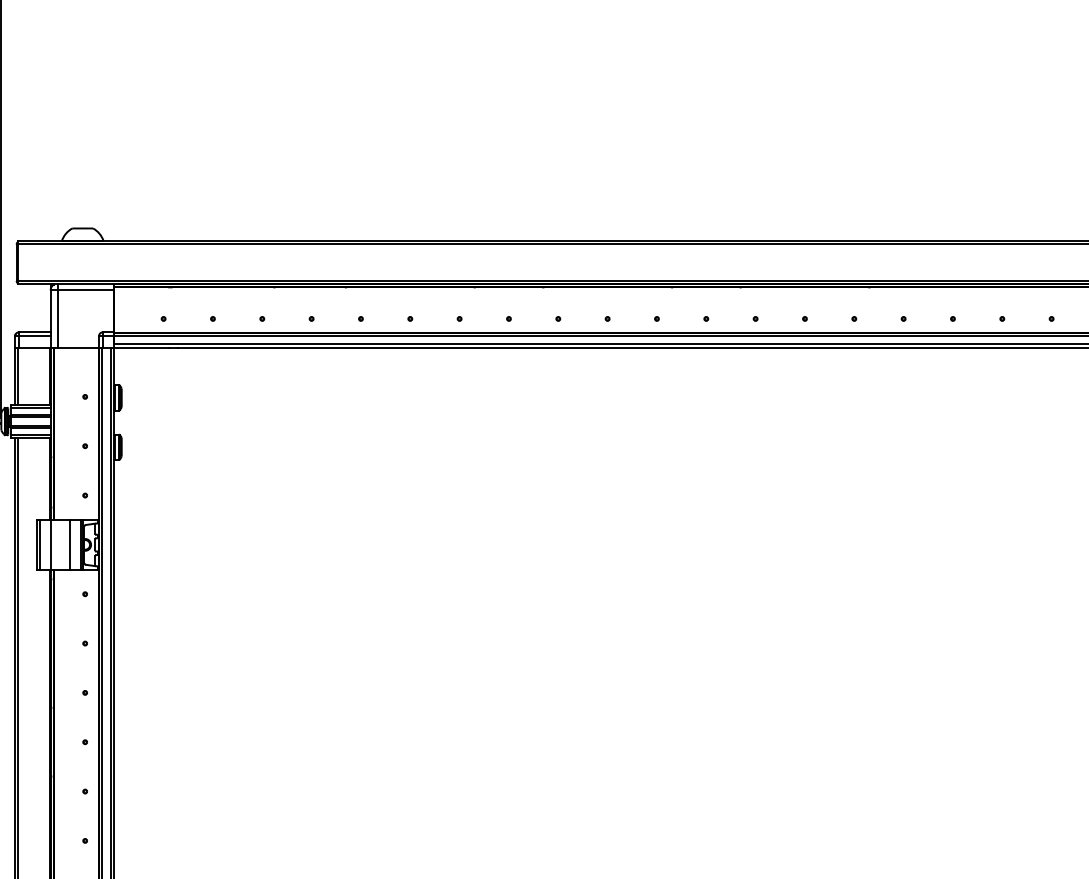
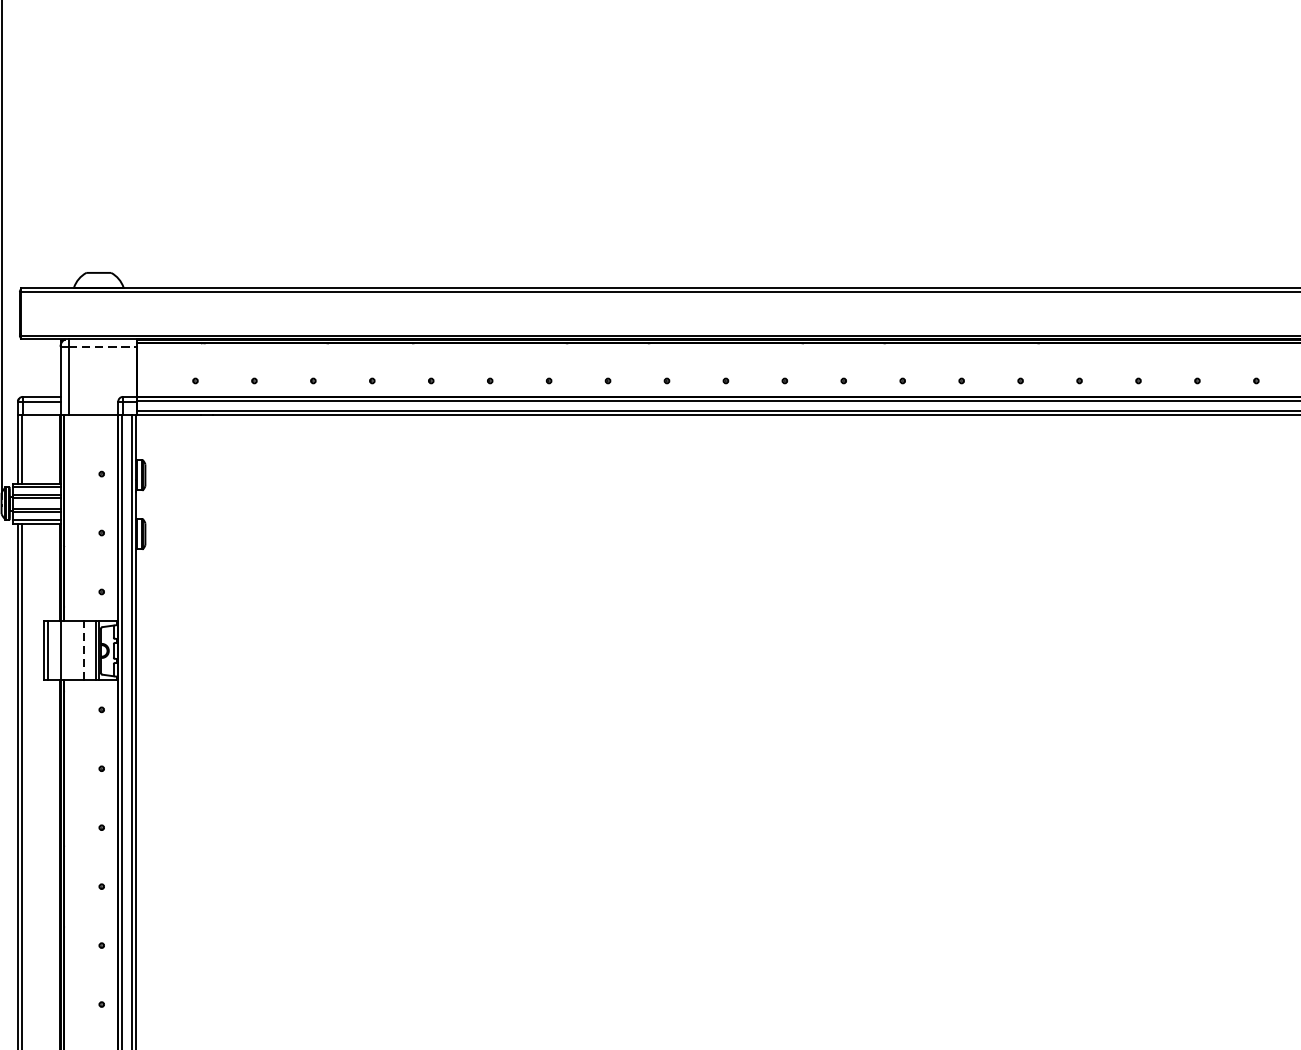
line: (86, 290) -> (103, 346), solid -> dashed
line: (70, 544) -> (84, 650), solid -> dashed

